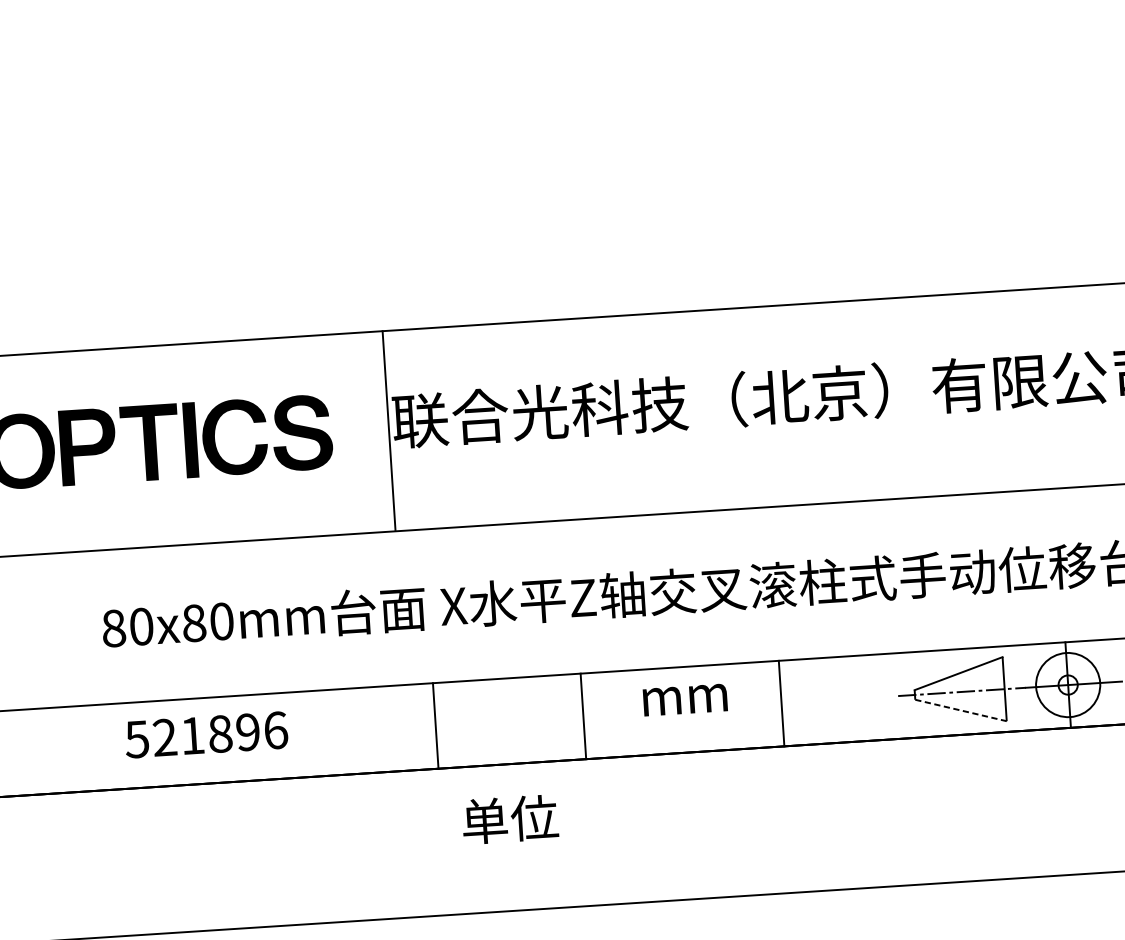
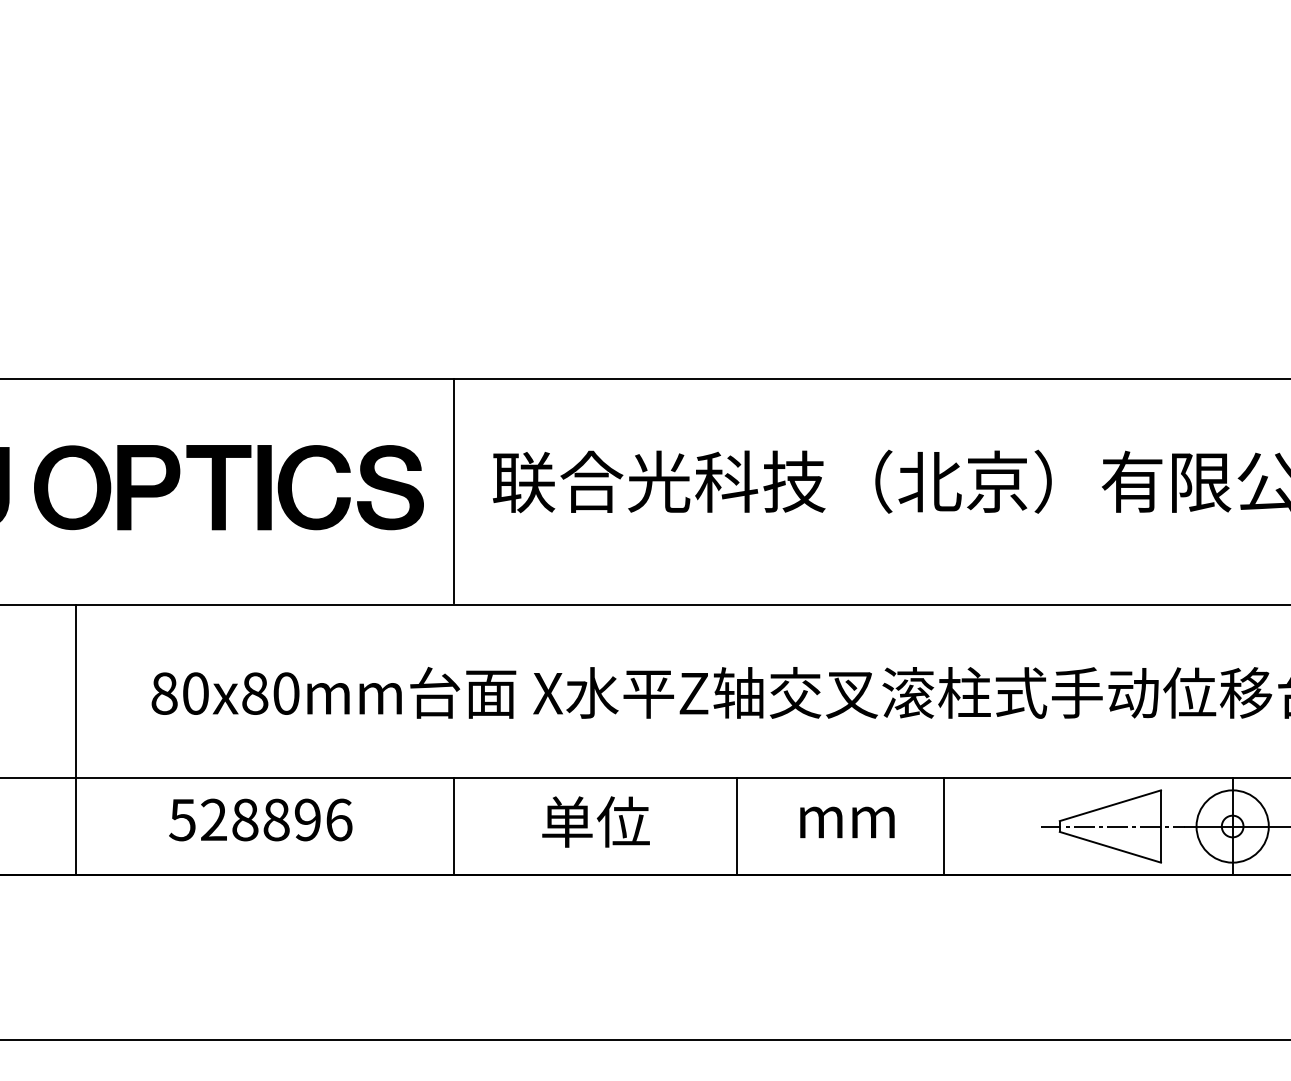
line: (389, 430) -> (454, 491), moved
line: (38, 674) -> (76, 739), added
text: (685, 700) -> (847, 822), moved
line: (781, 703) -> (944, 826), moved
line: (961, 710) -> (1110, 847), dashed -> solid
line: (583, 716) -> (736, 826), moved
line: (436, 725) -> (454, 826), moved
text: (192, 735) -> (245, 819), 521896 -> 528896
text: (509, 819) -> (595, 821), moved

